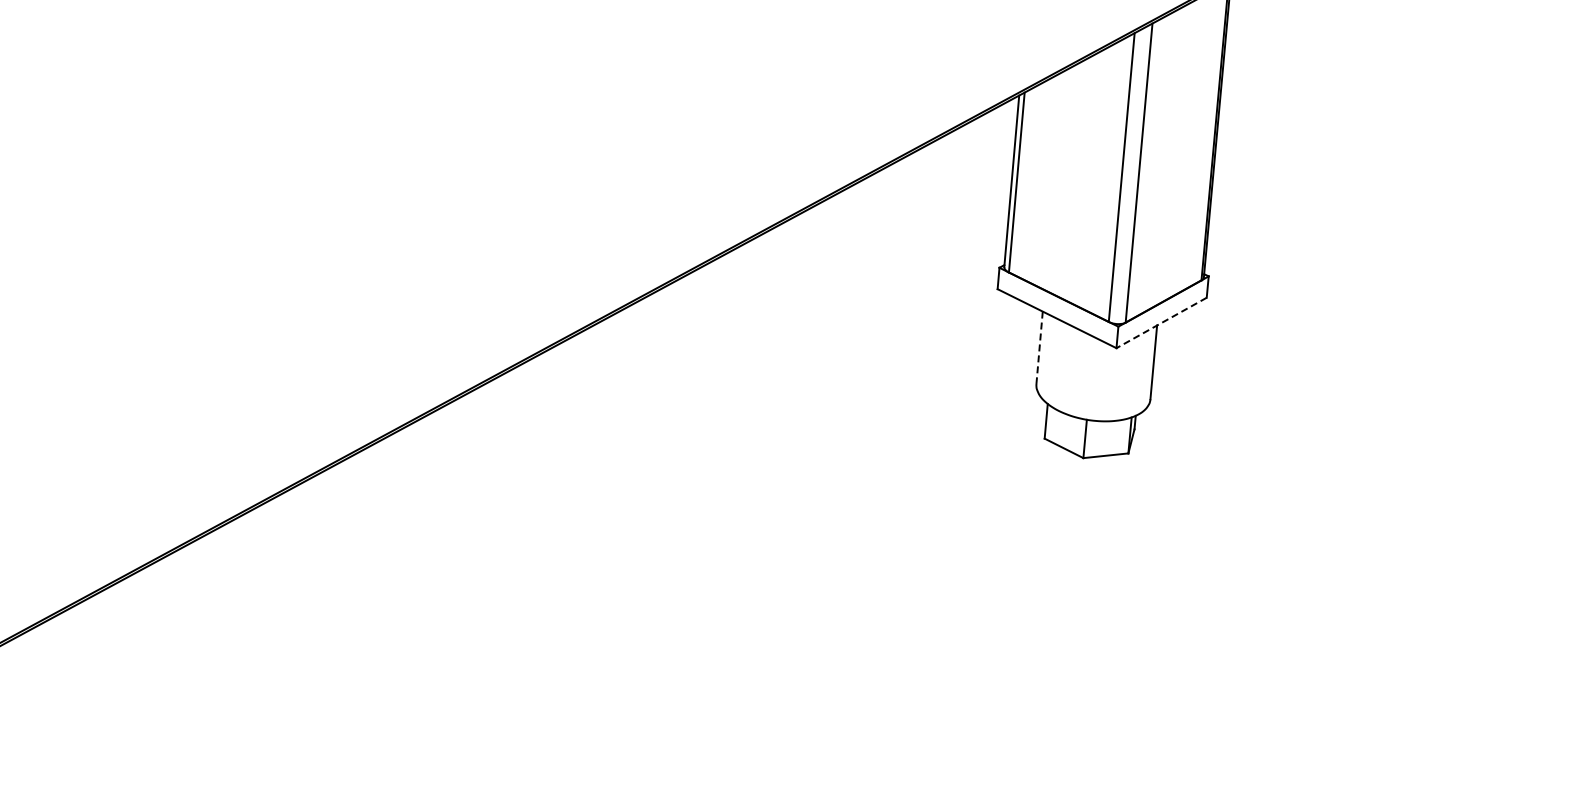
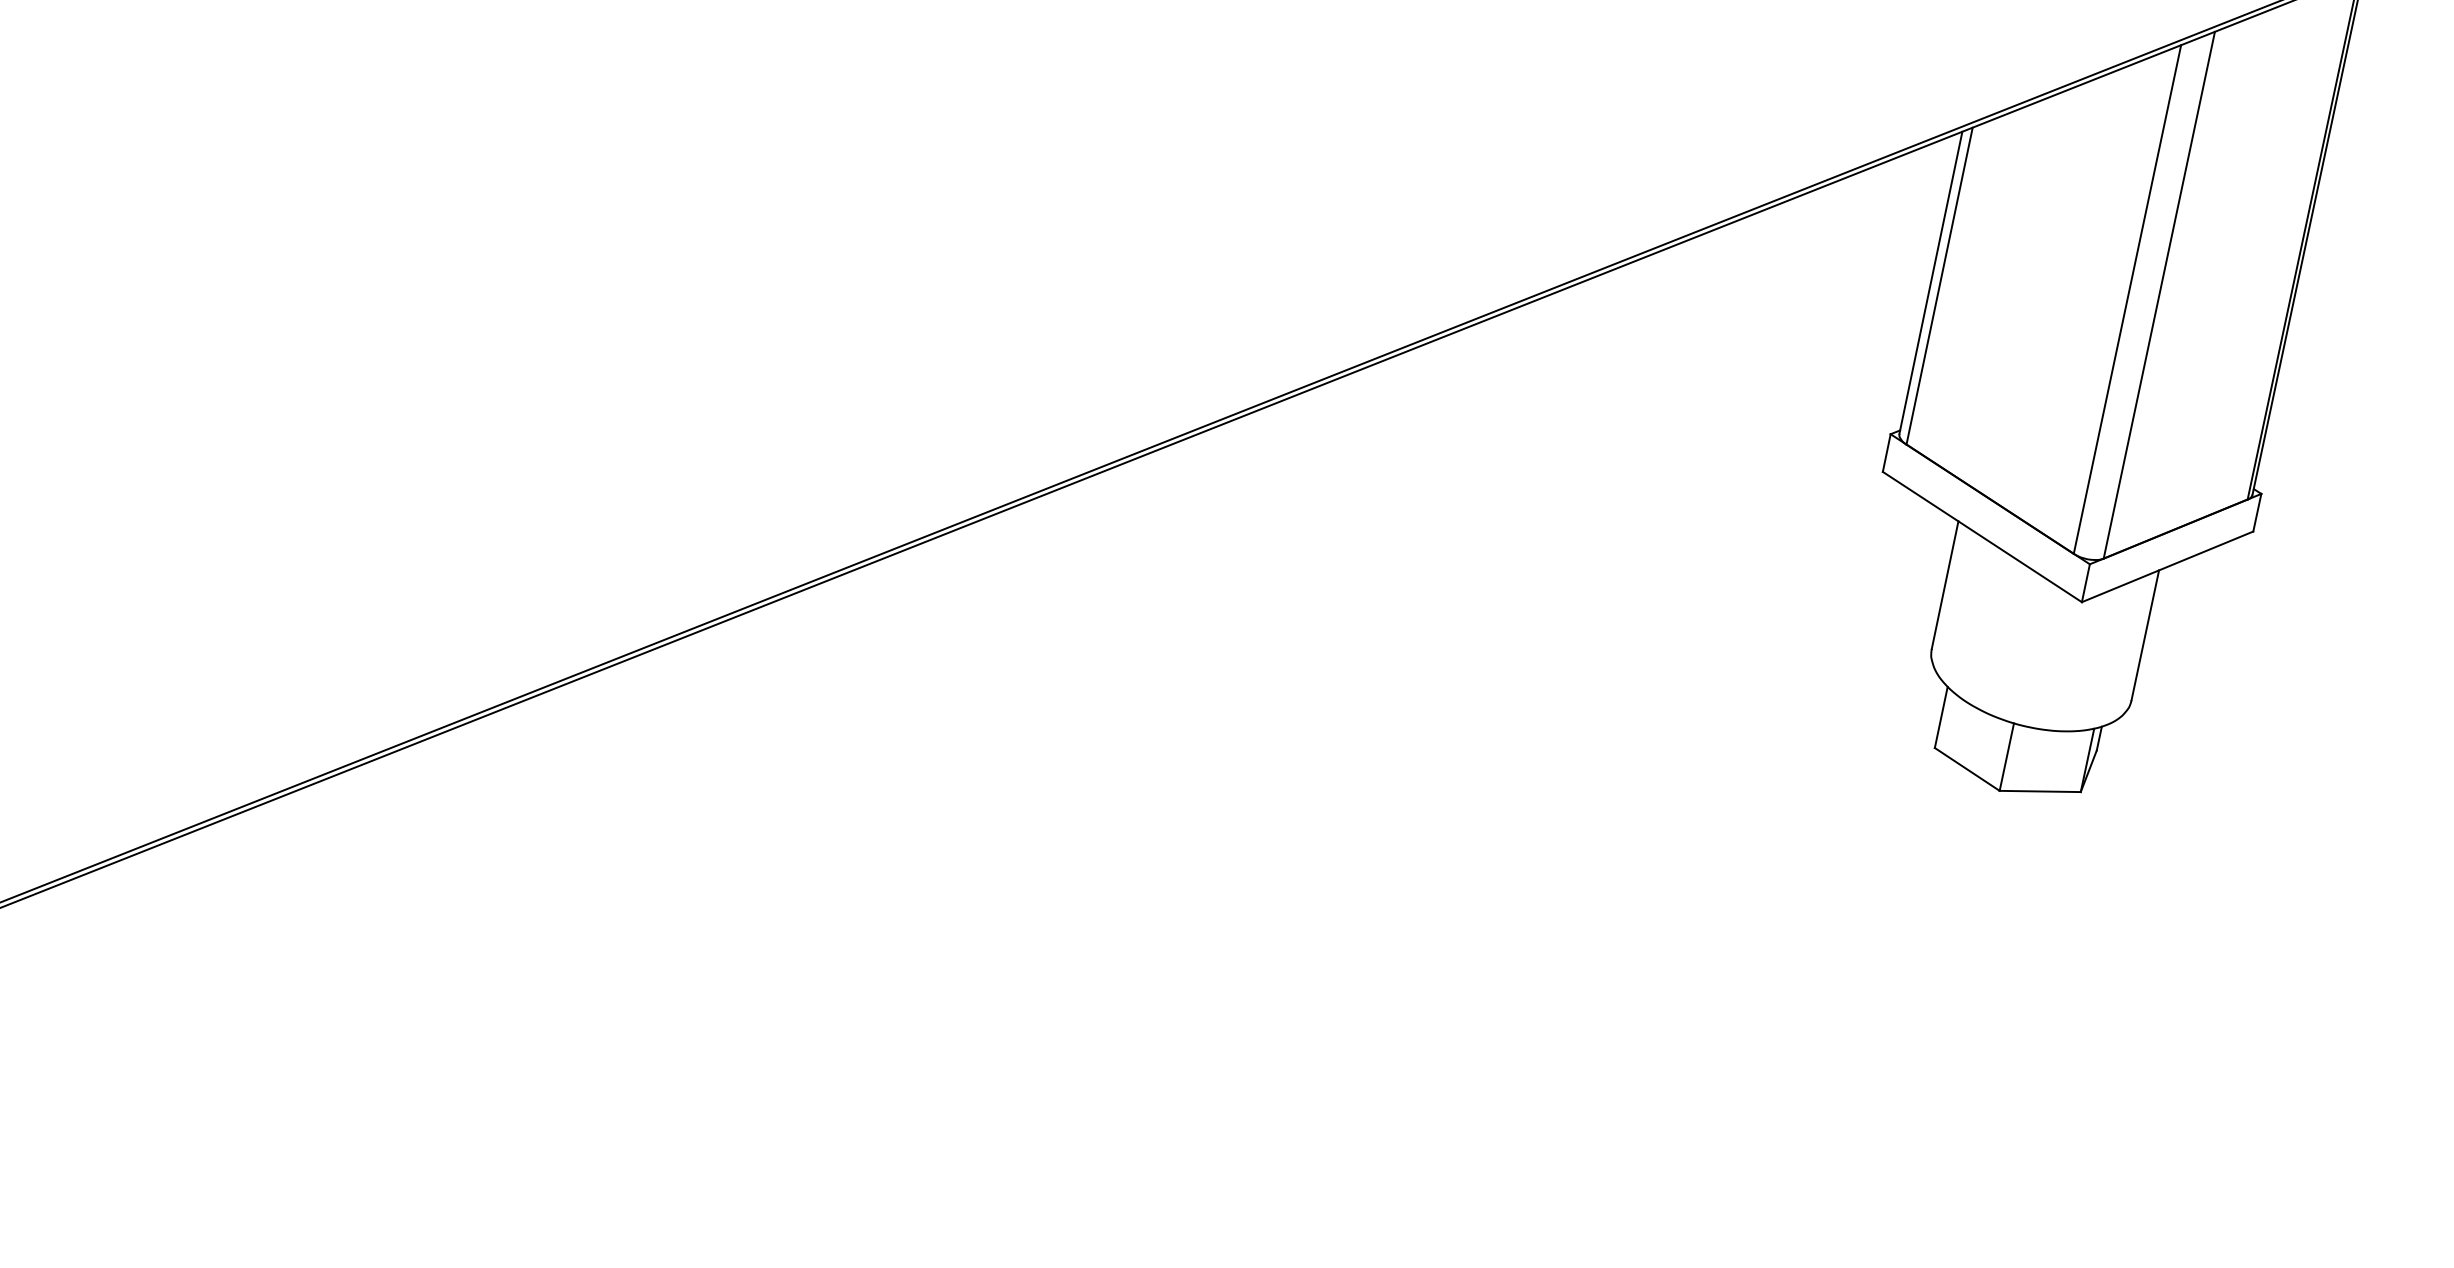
line: (1161, 322) -> (2167, 565), dashed -> solid
line: (1039, 348) -> (1944, 586), dashed -> solid

